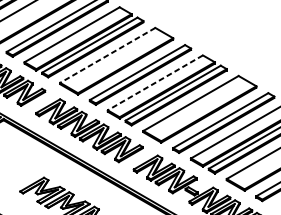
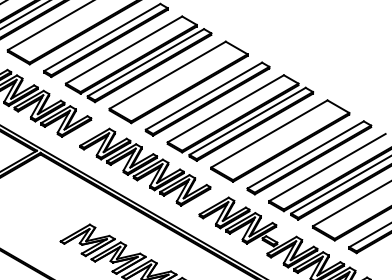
line: (107, 55) -> (167, 75), dashed -> solid
line: (155, 83) -> (225, 109), dashed -> solid

